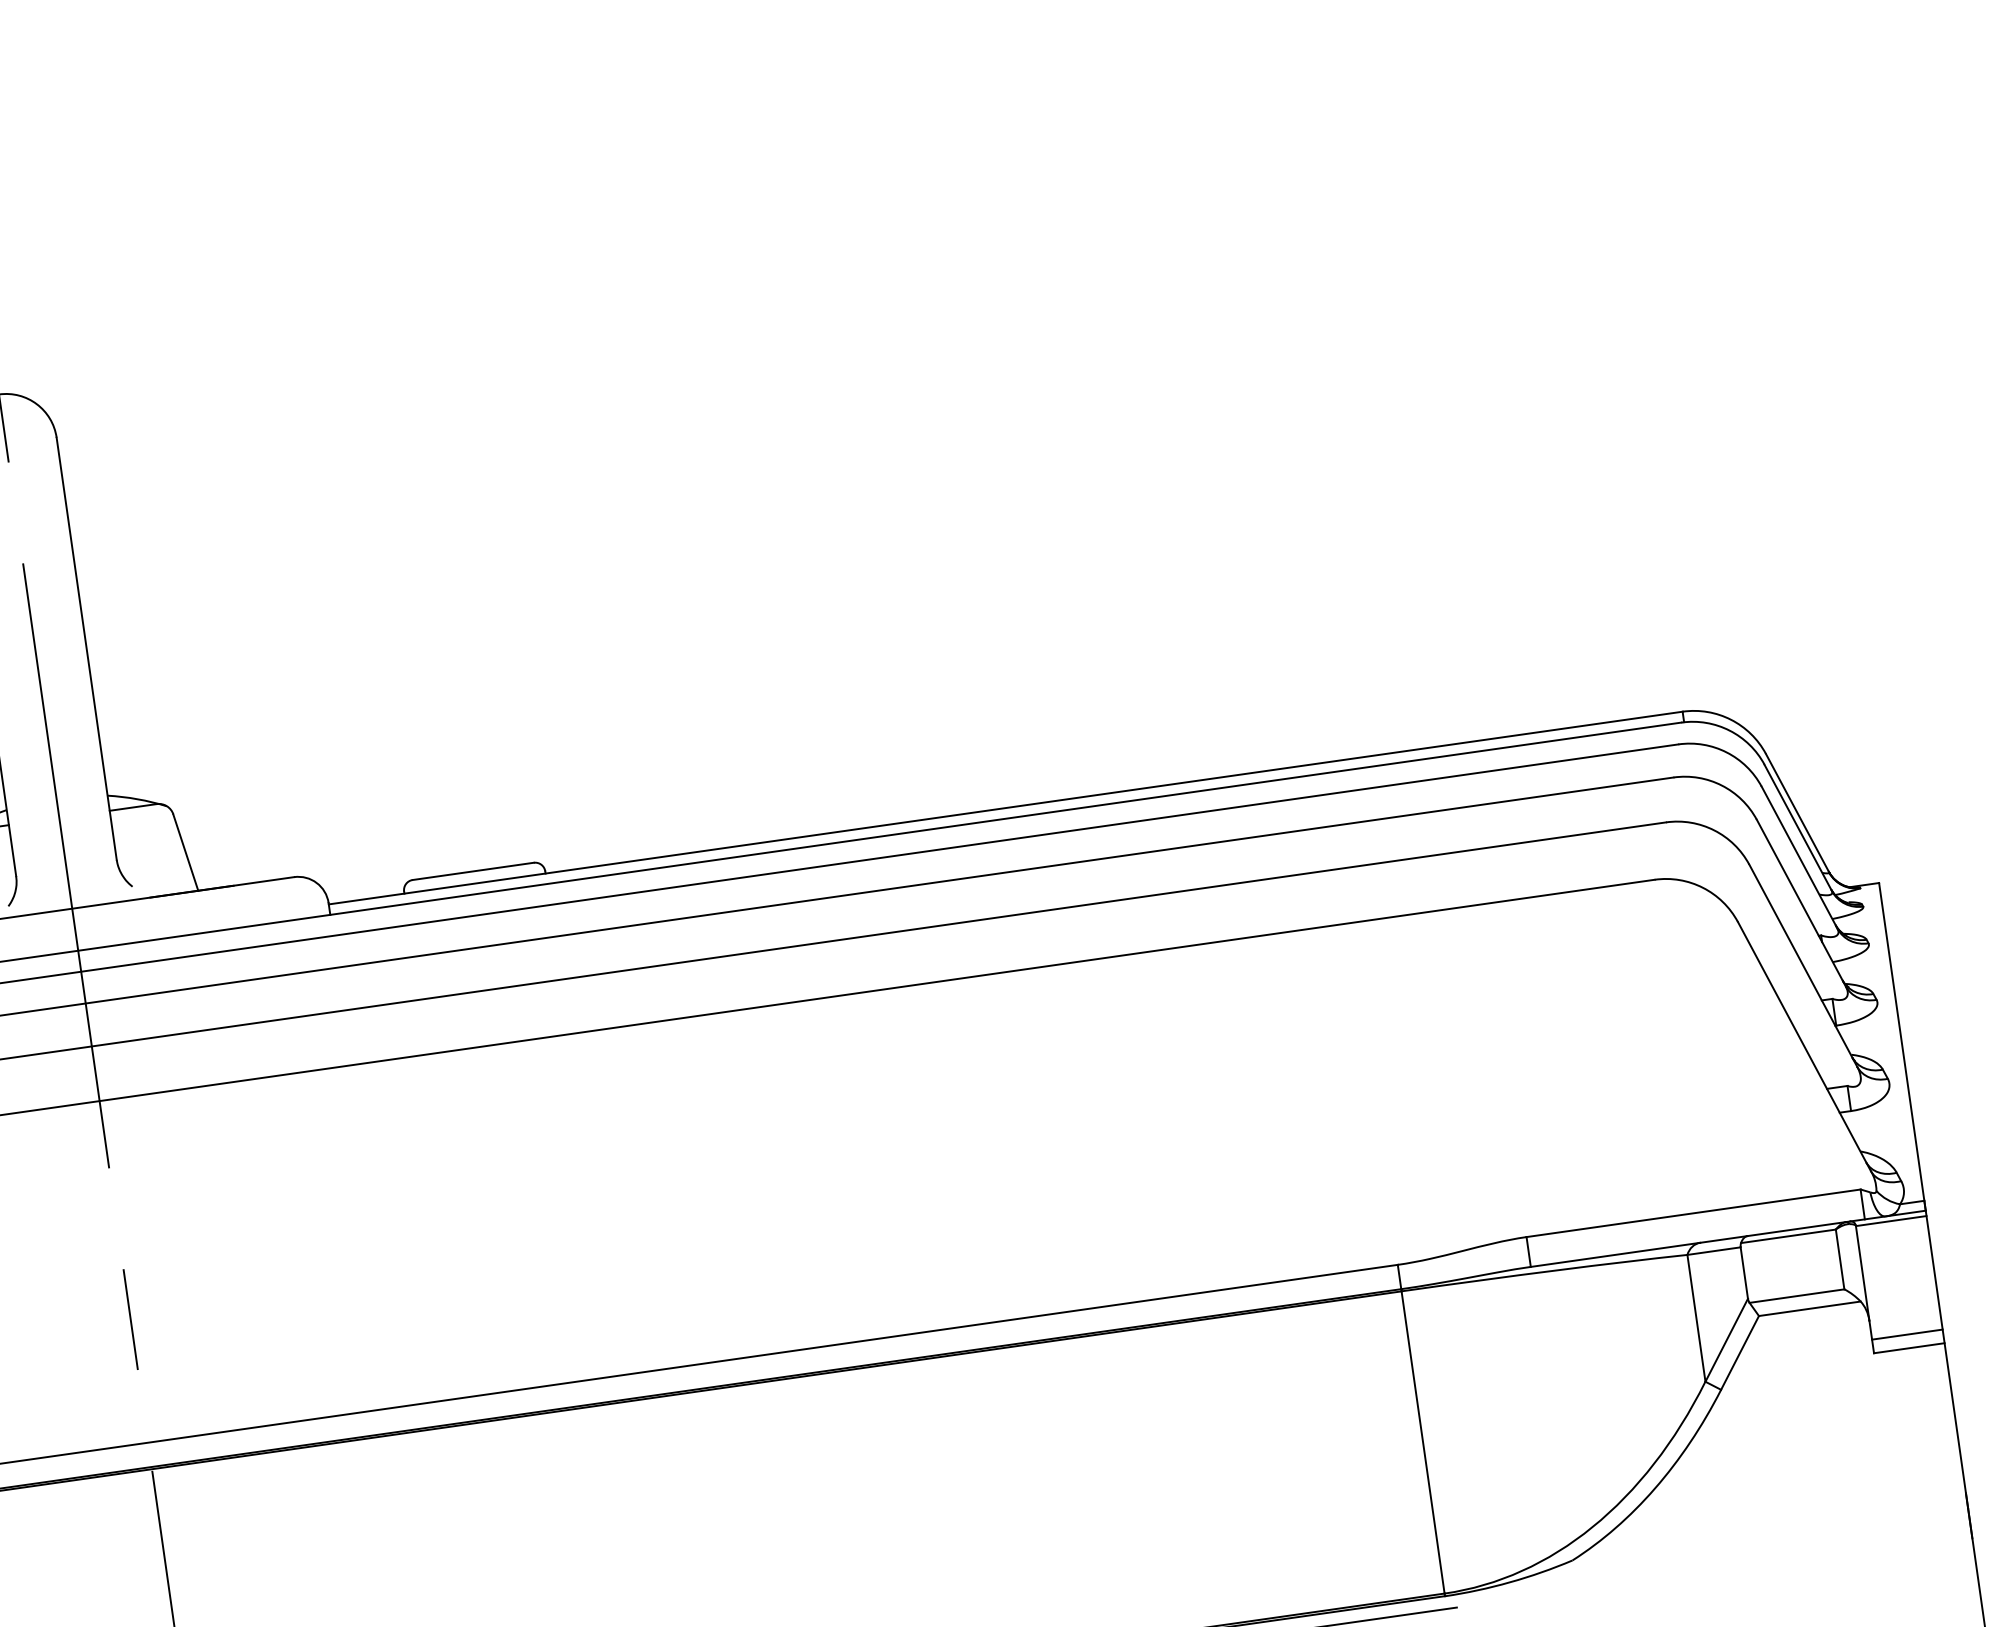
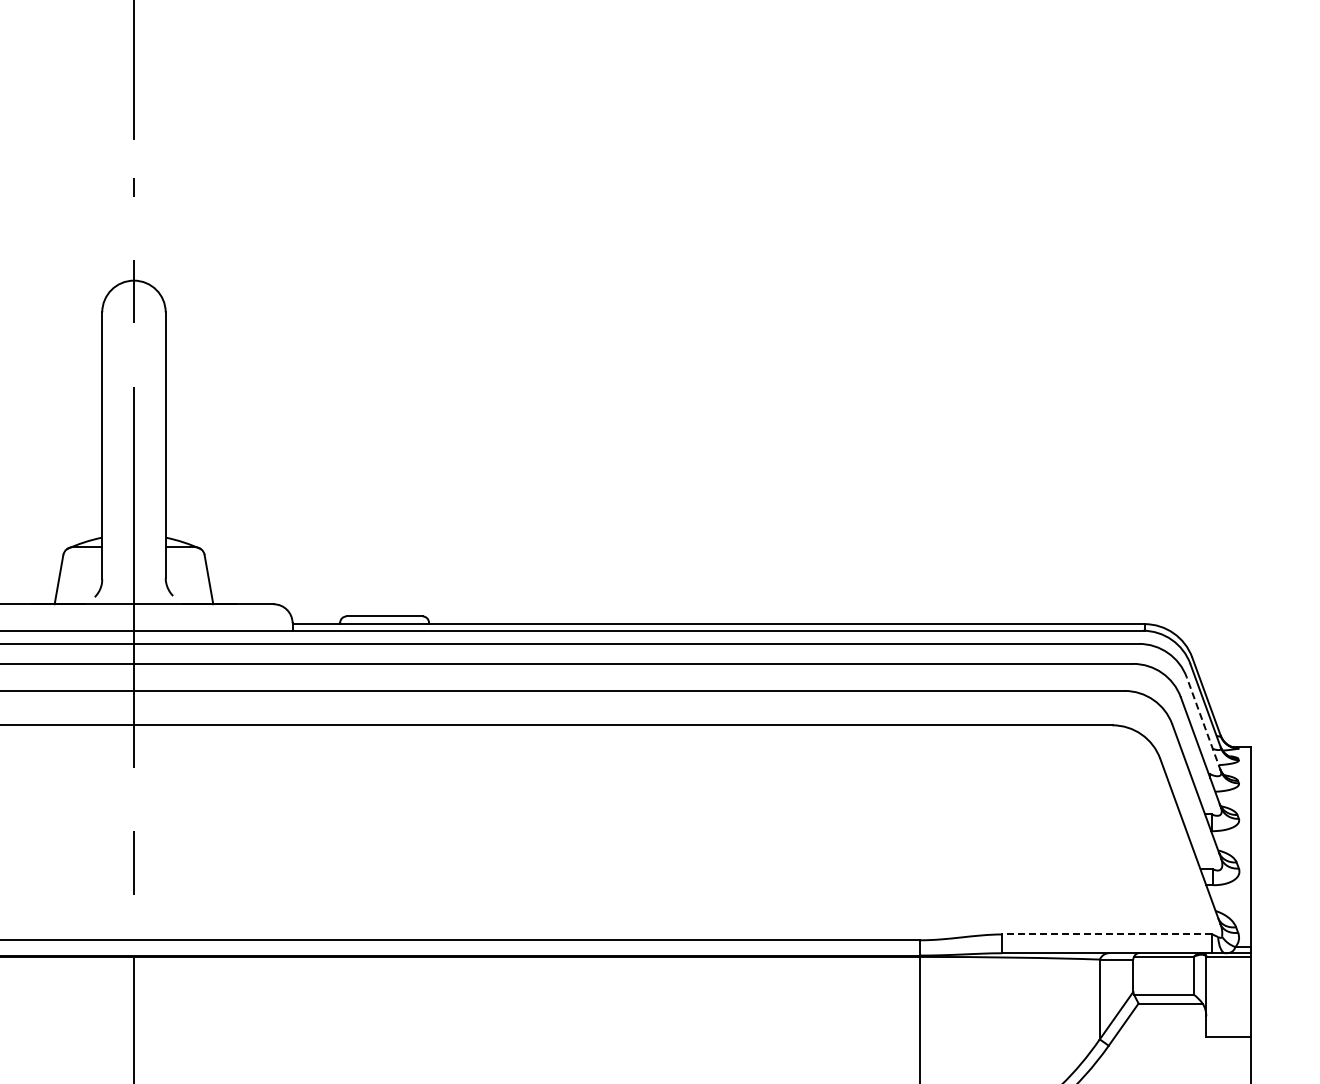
line: (1798, 856) -> (1203, 723), solid -> dashed
line: (1692, 1213) -> (1106, 934), solid -> dashed
line: (1907, 1335) -> (1228, 1028), removed

